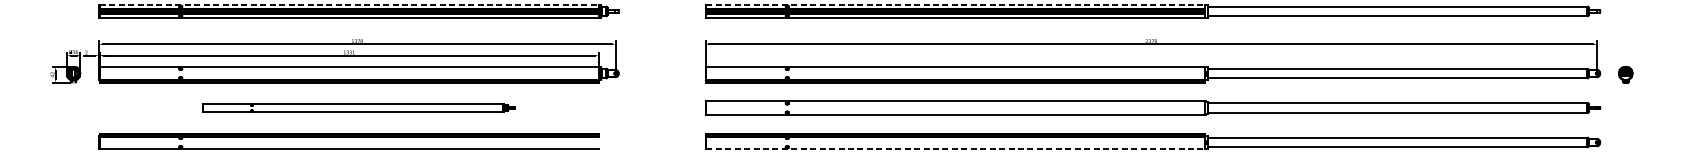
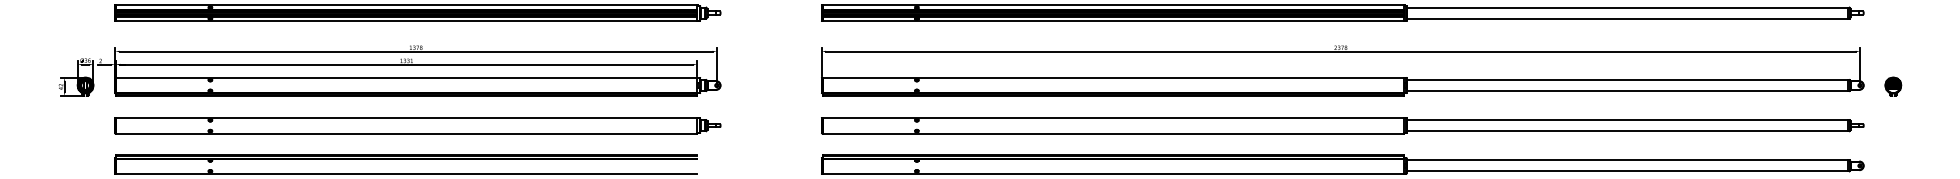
line: (349, 4) -> (406, 5), dashed -> solid
line: (956, 4) -> (1113, 5), dashed -> solid
part: (358, 107) -> (417, 125), size x1.67
line: (956, 149) -> (1113, 173), dashed -> solid

